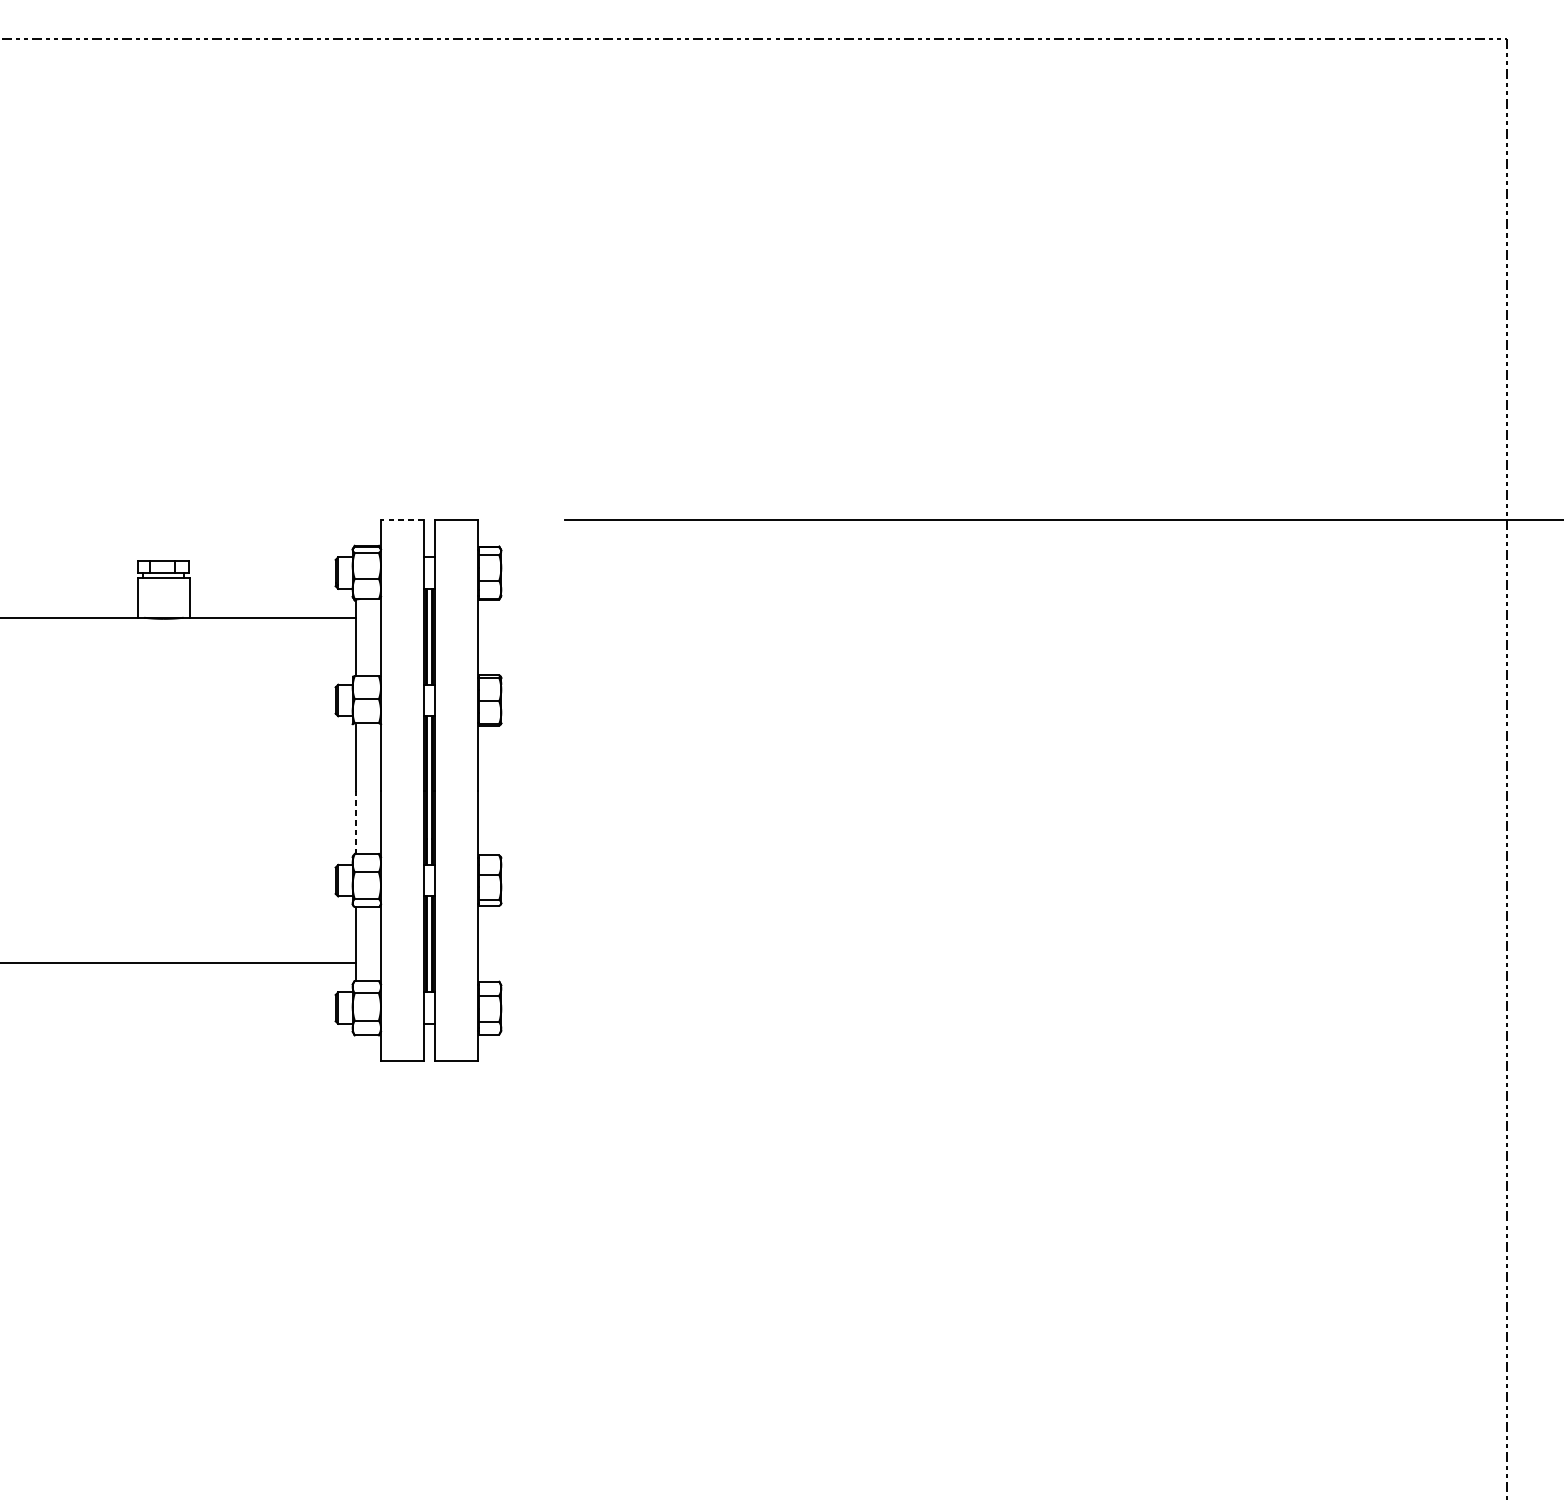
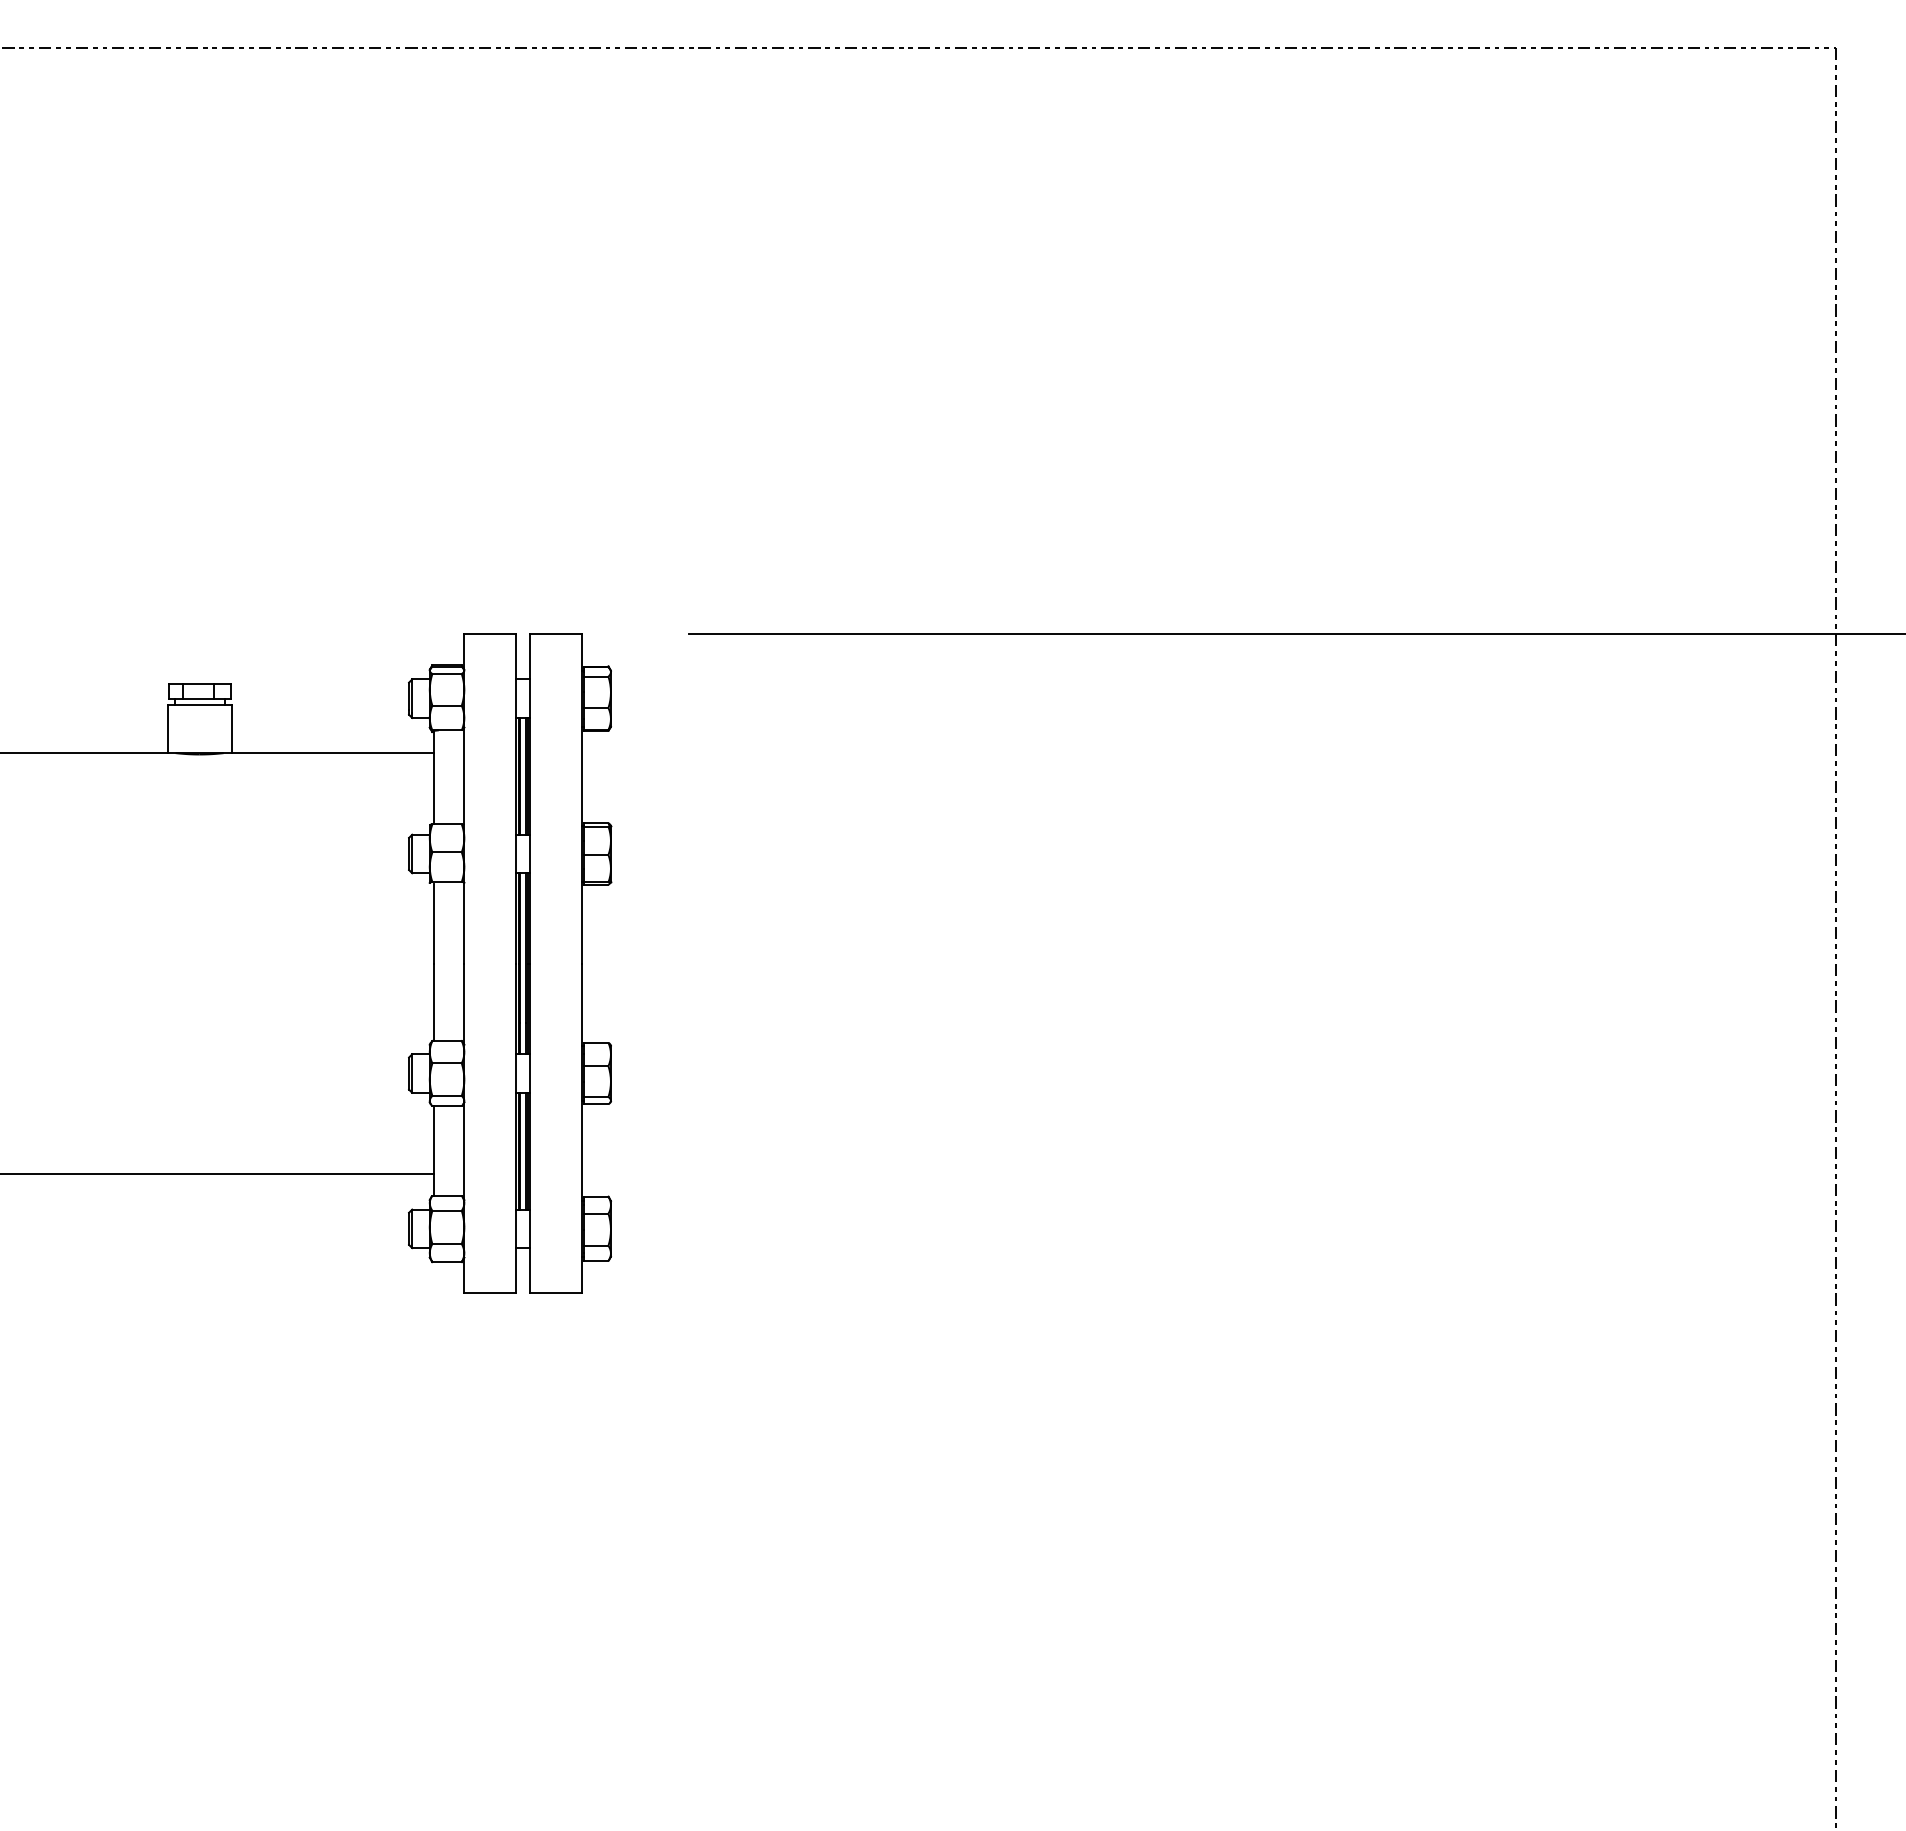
line: (402, 520) -> (490, 634), dashed -> solid
line: (355, 822) -> (433, 1002), dashed -> solid

